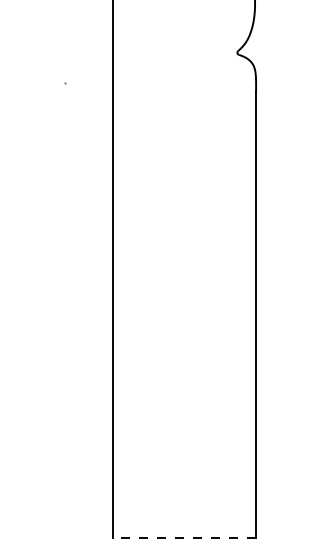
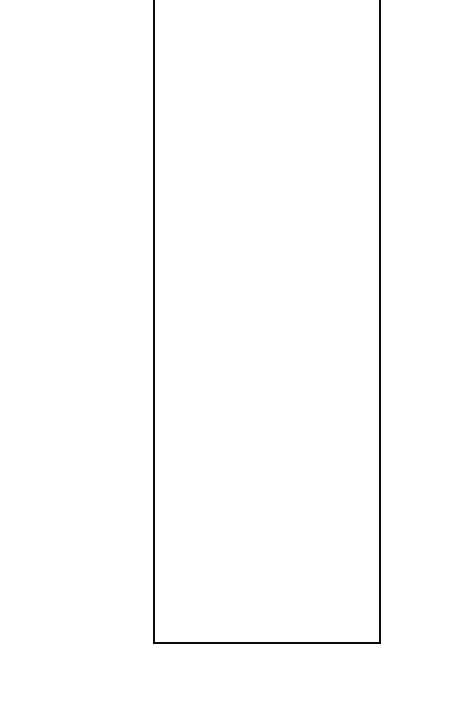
line: (184, 537) -> (266, 643), dashed -> solid

